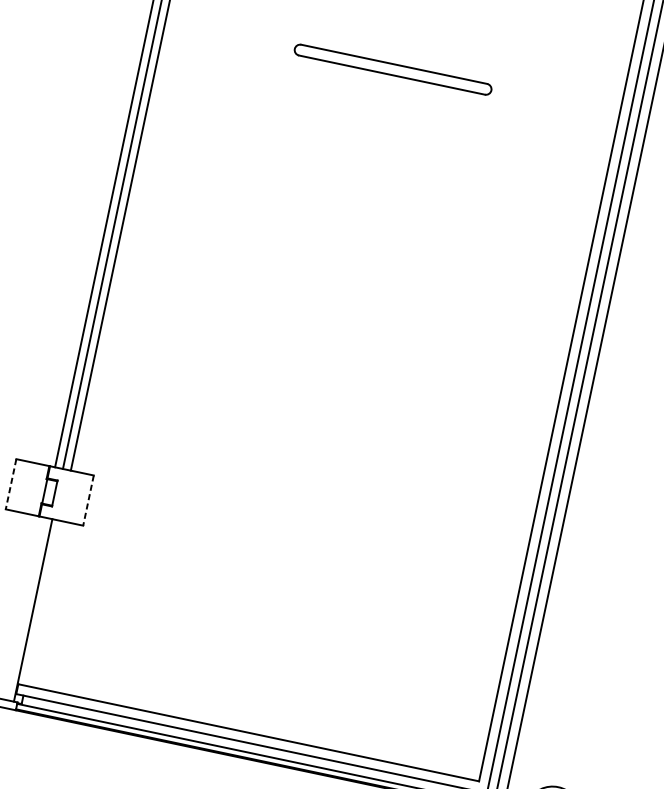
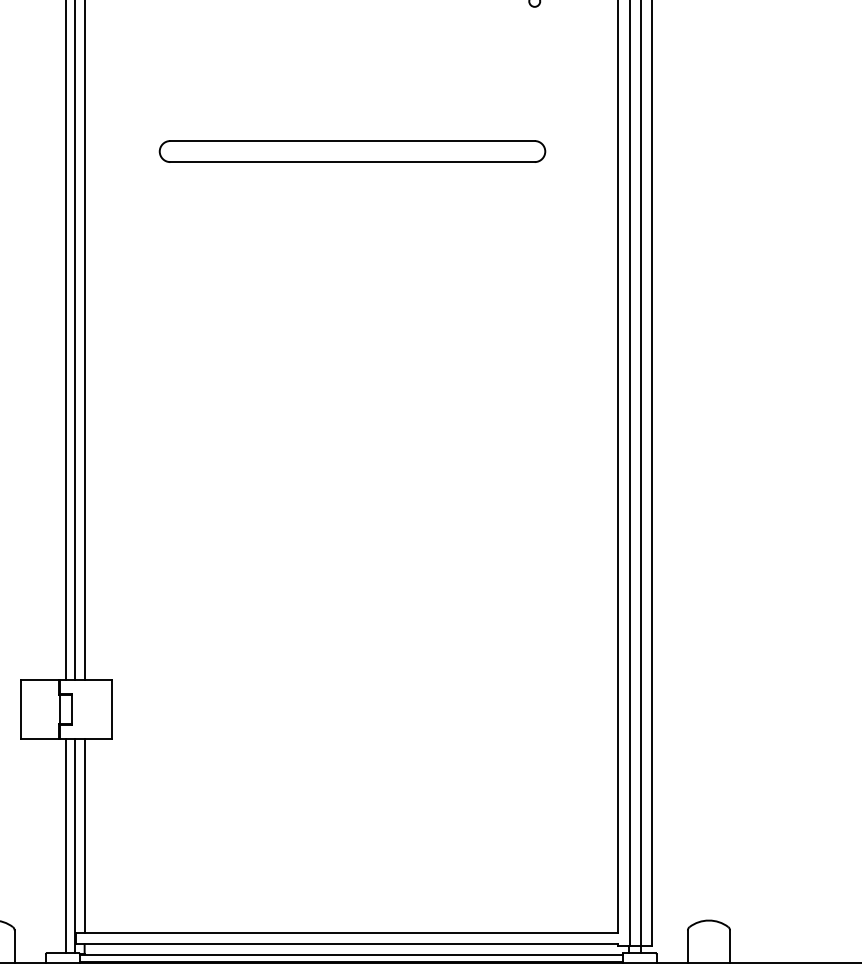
part: (393, 69) -> (352, 151), size x1.67
line: (10, 484) -> (20, 709), dashed -> solid
line: (88, 500) -> (111, 709), dashed -> solid
line: (42, 603) -> (84, 835), added
line: (25, 608) -> (66, 845), added

